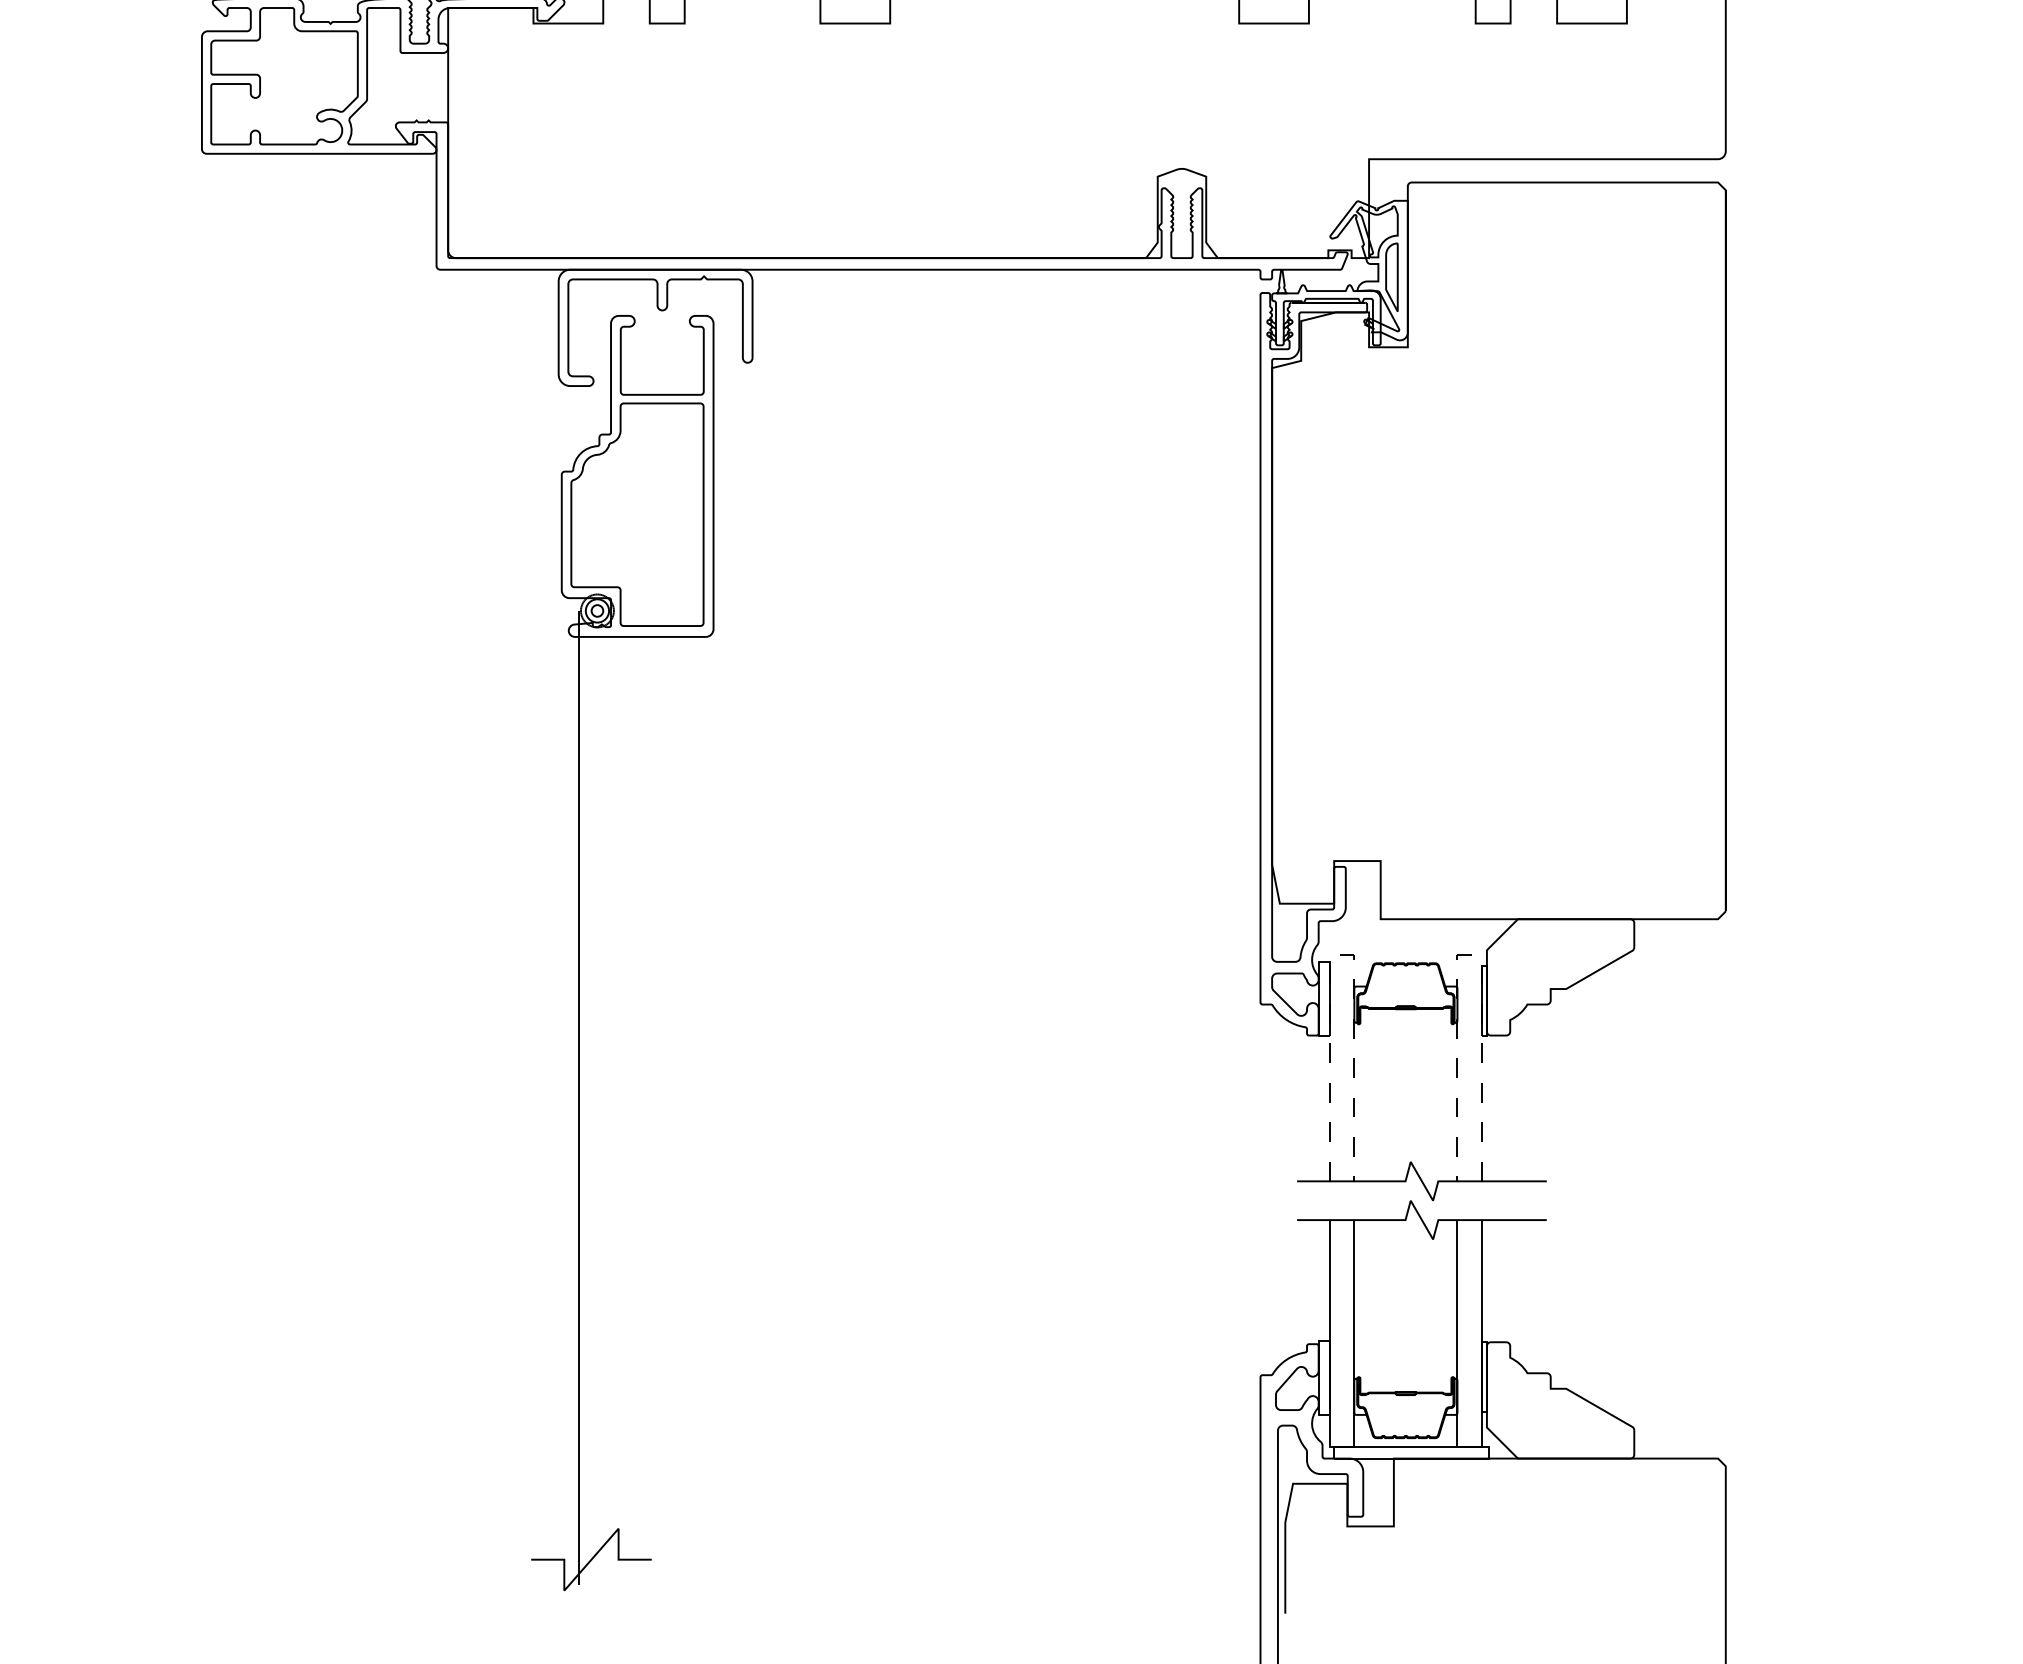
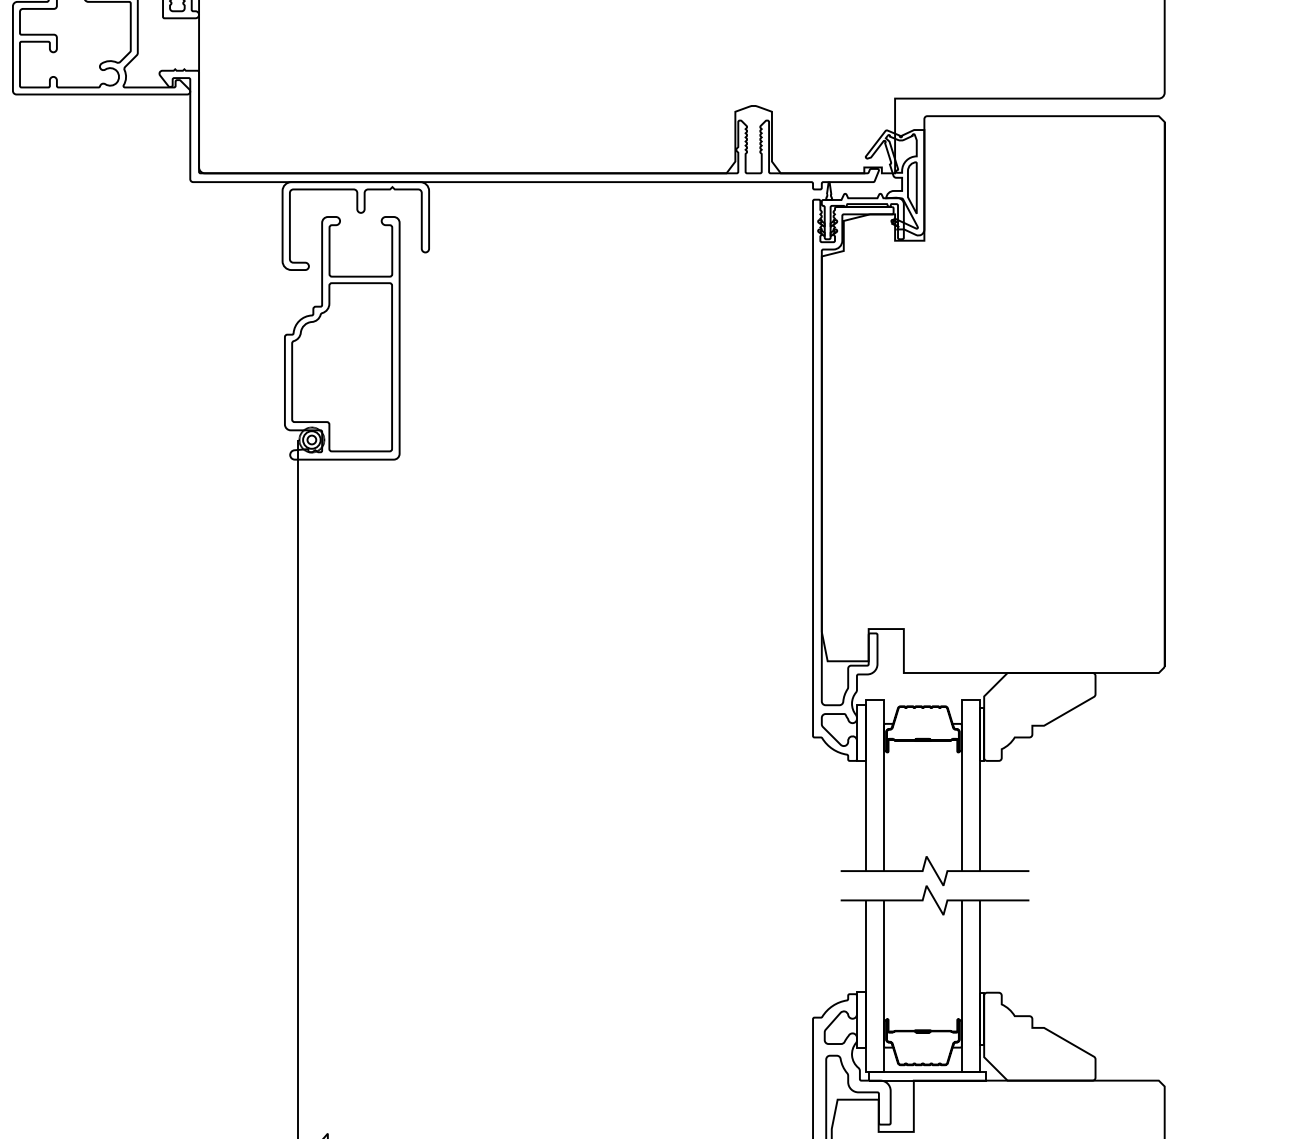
line: (1342, 954) -> (874, 699), dashed -> solid
line: (1468, 954) -> (970, 699), dashed -> solid

